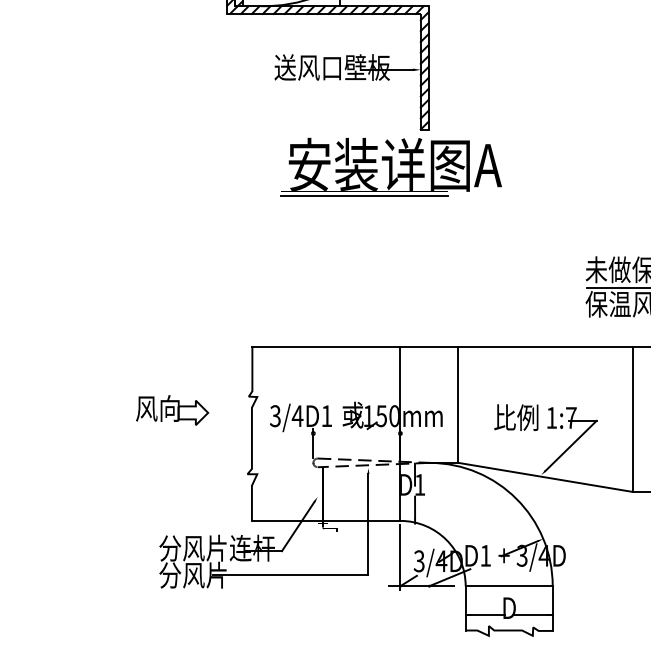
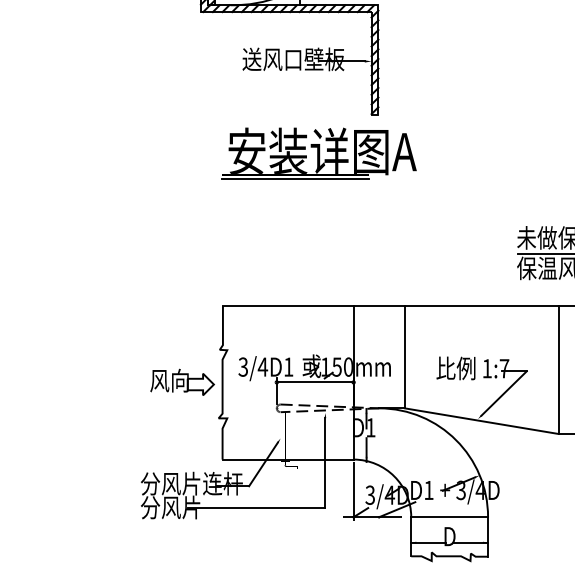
part: (390, 166) -> (318, 152), moved
part: (172, 410) -> (182, 382), moved
line: (356, 433) -> (314, 382), added

